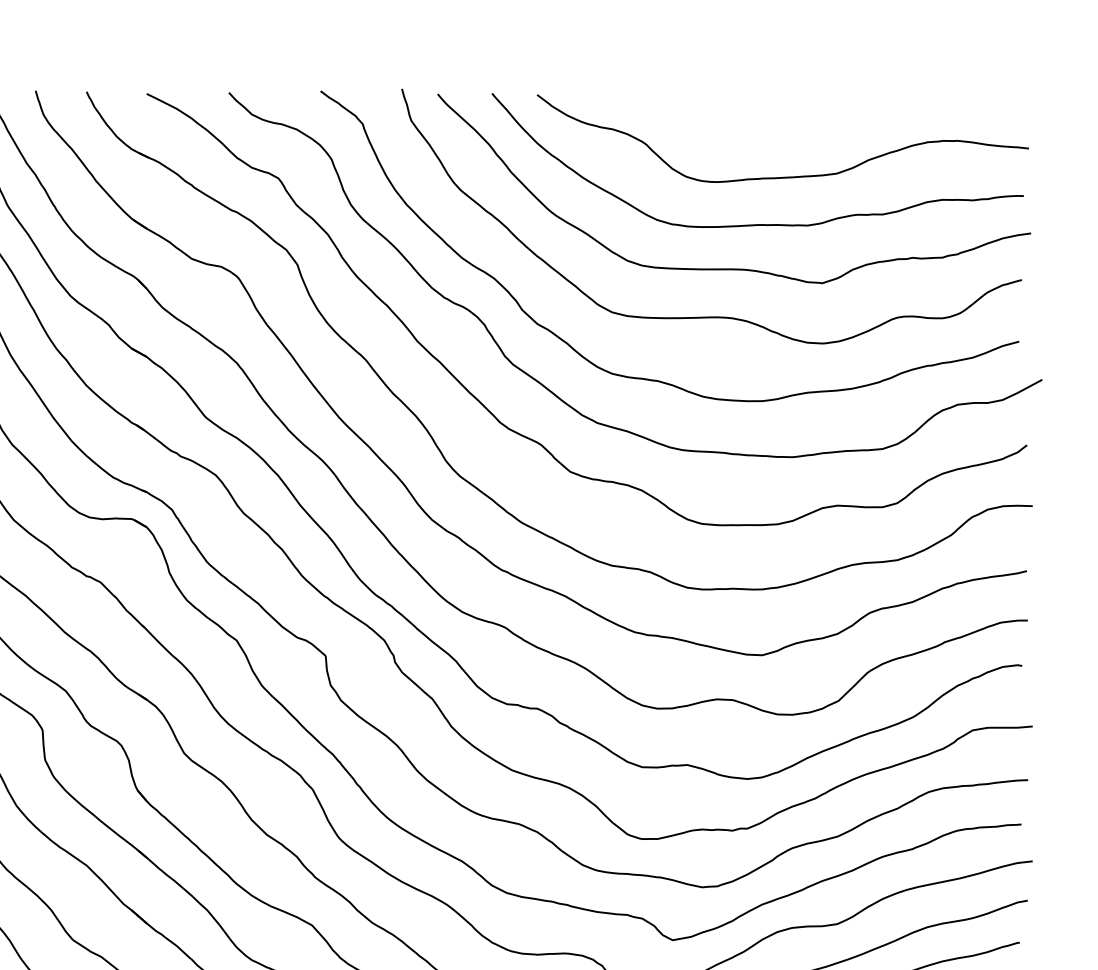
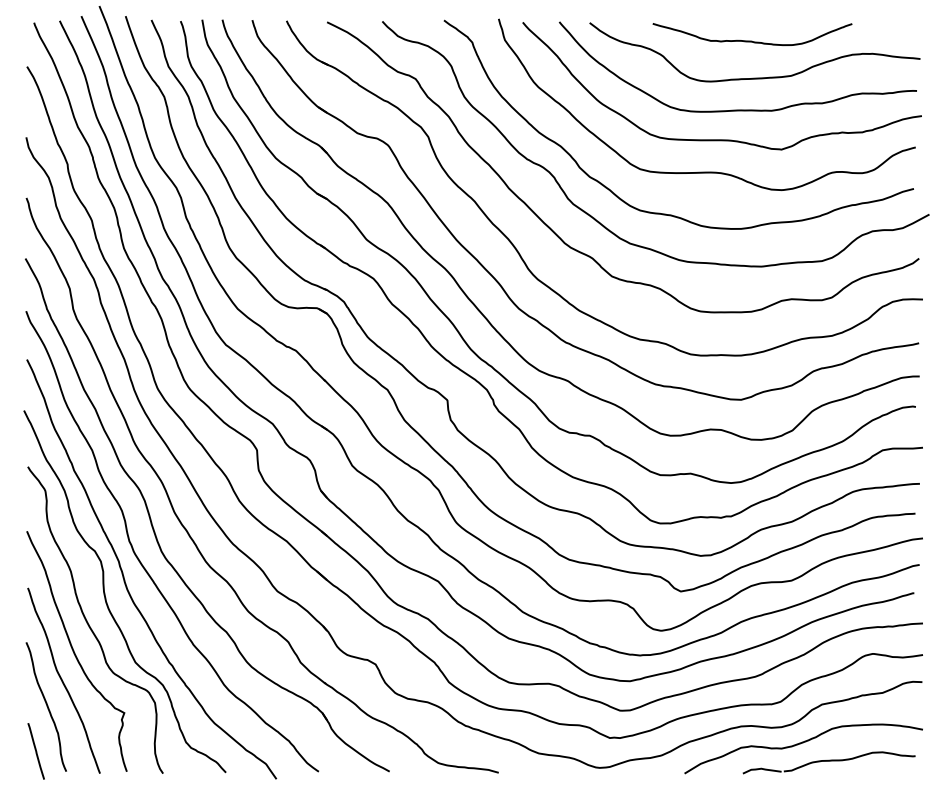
curve: (777, 121) -> (751, 40), added

